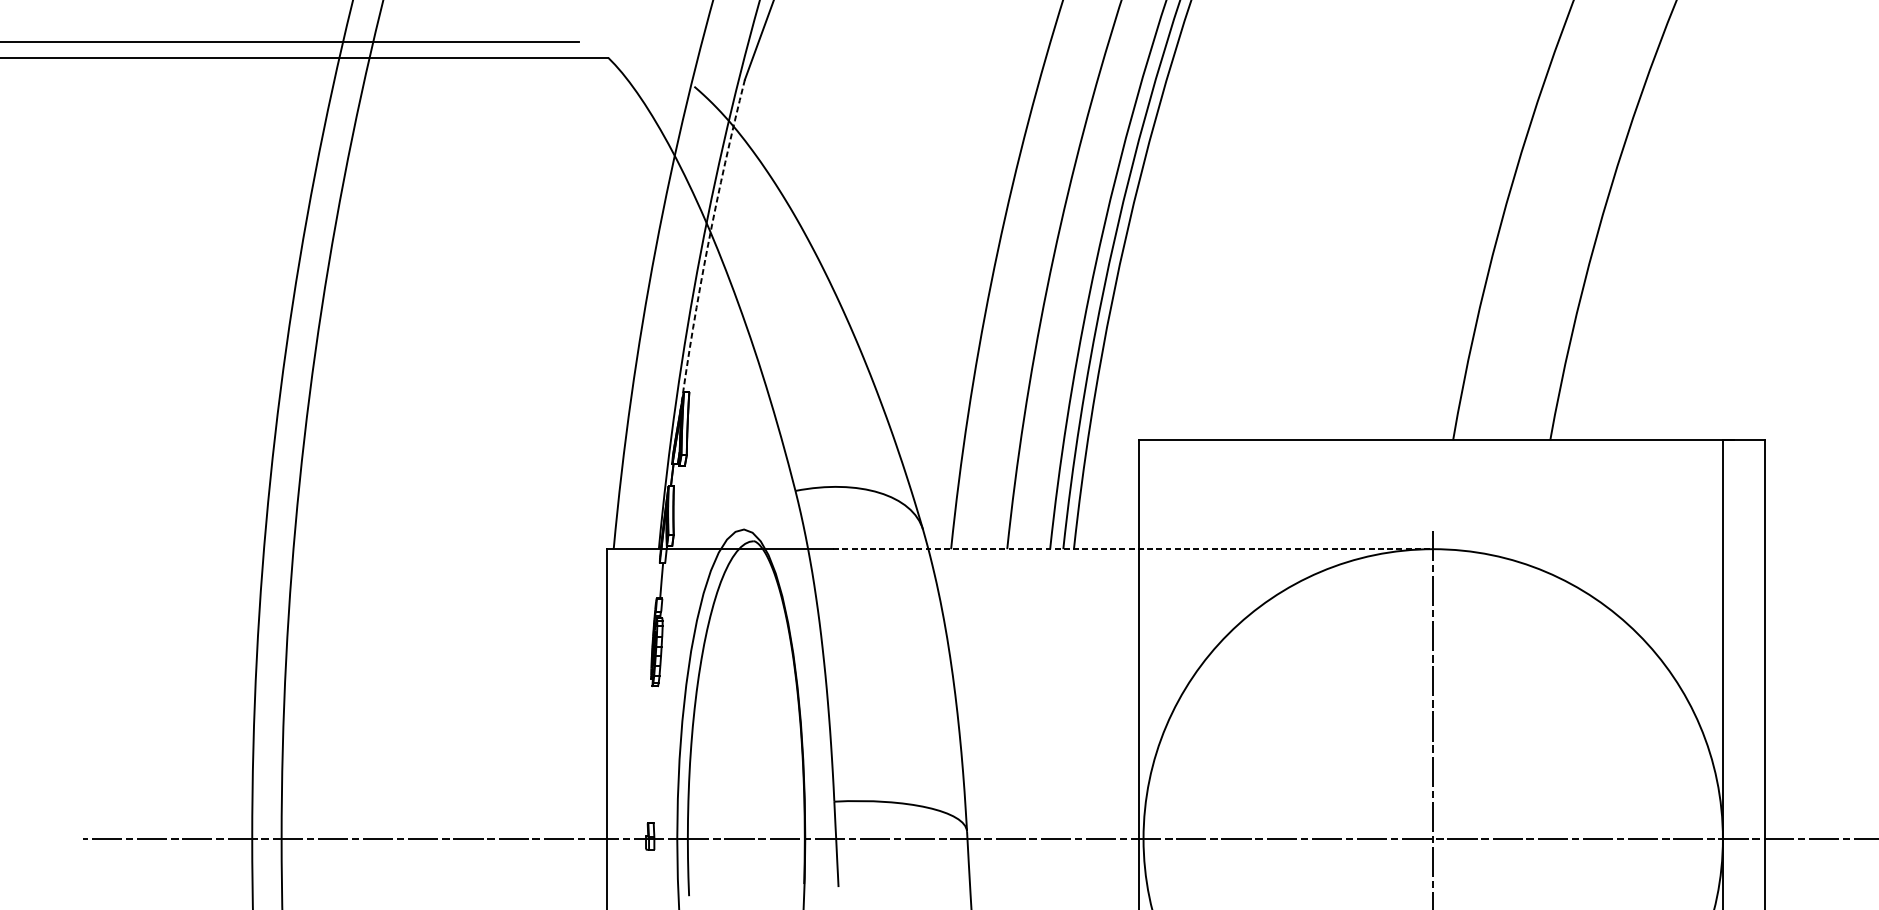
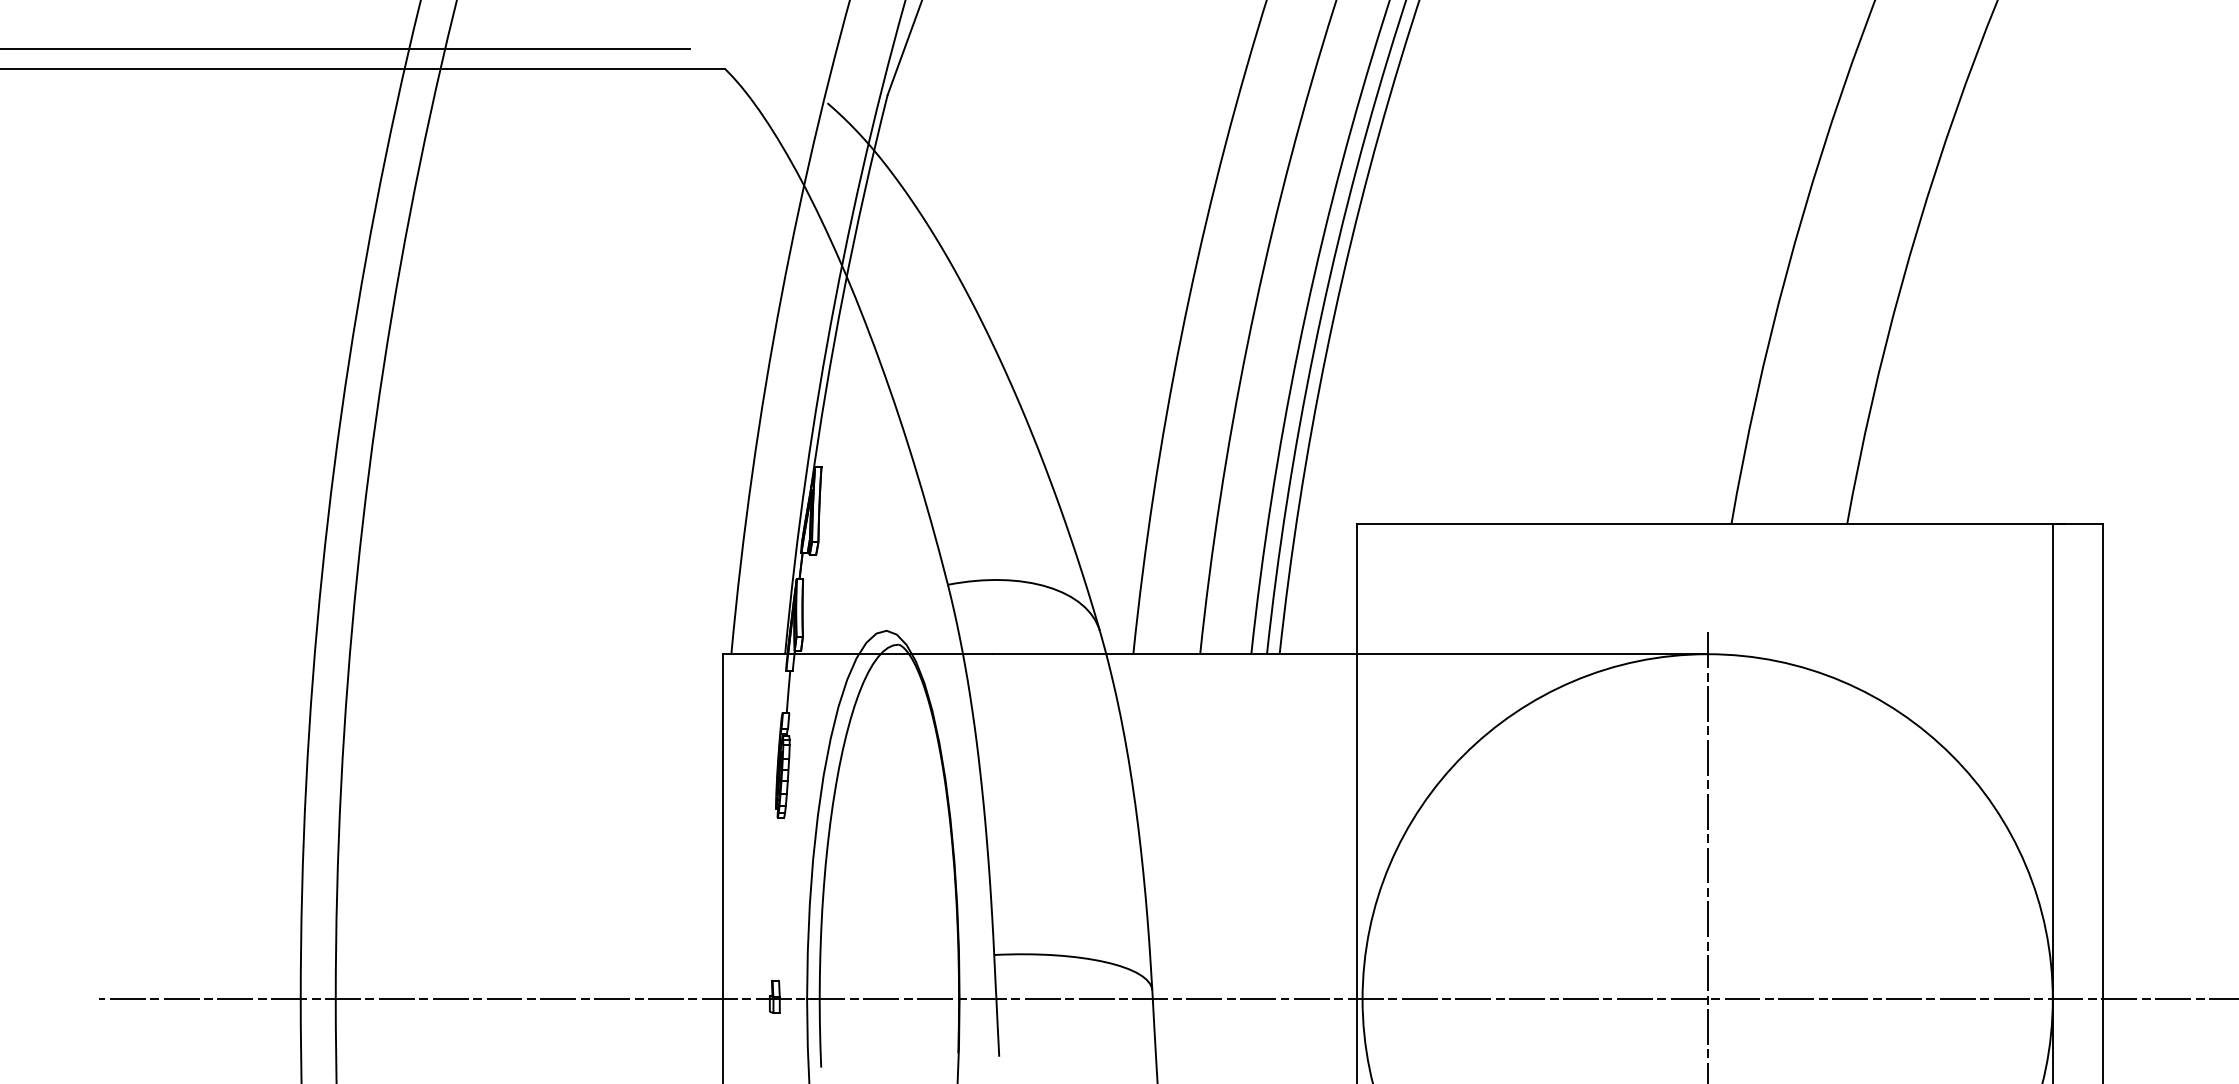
arc: (707, 244) -> (843, 291), dashed -> solid
line: (1133, 549) -> (1350, 654), dashed -> solid

